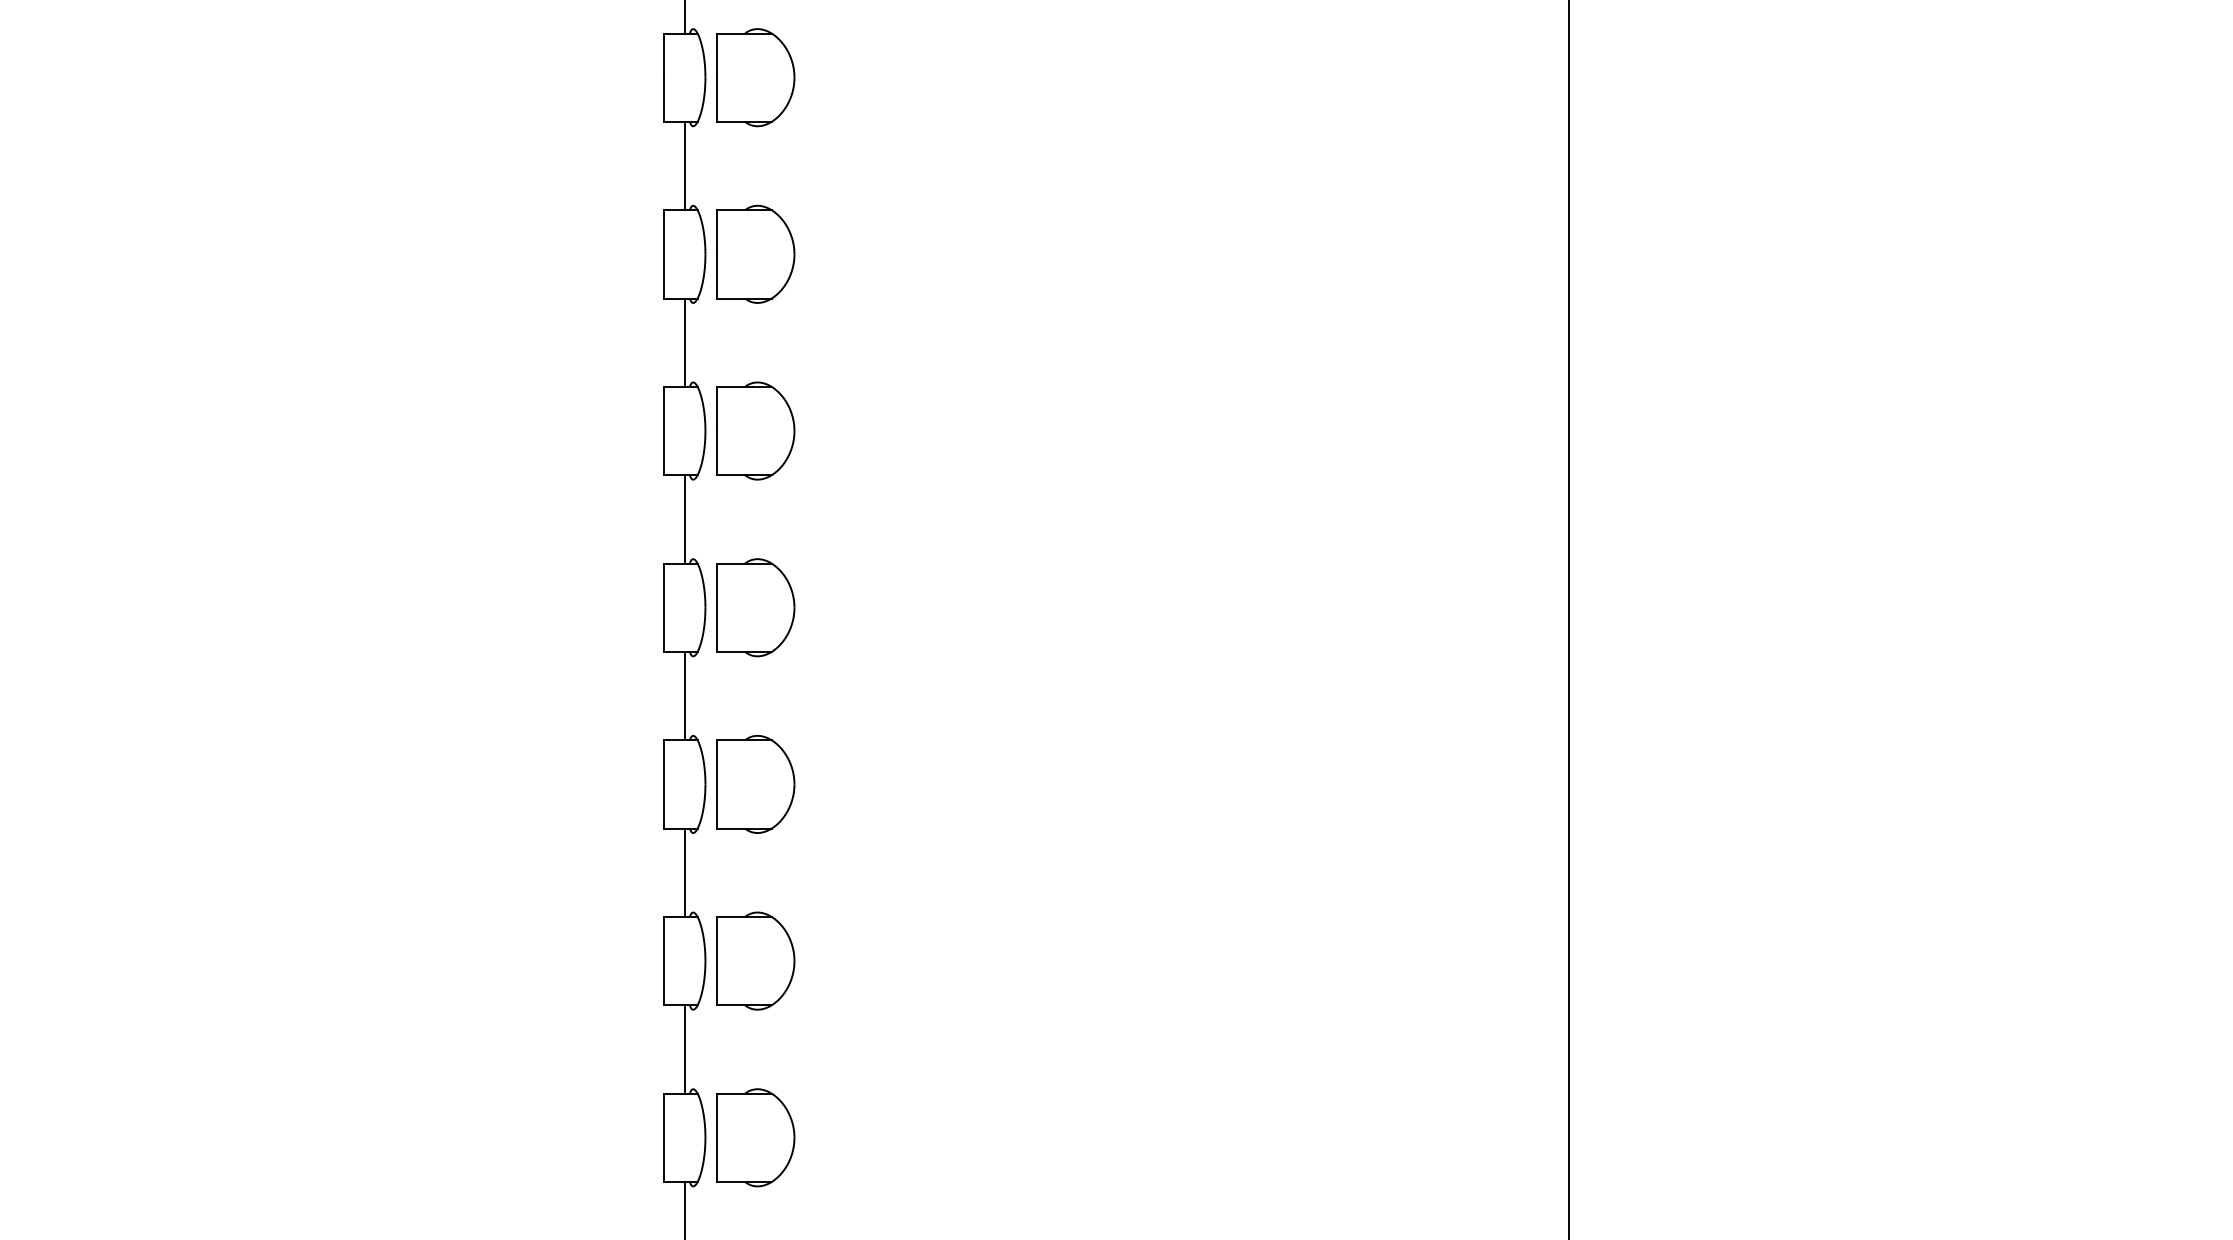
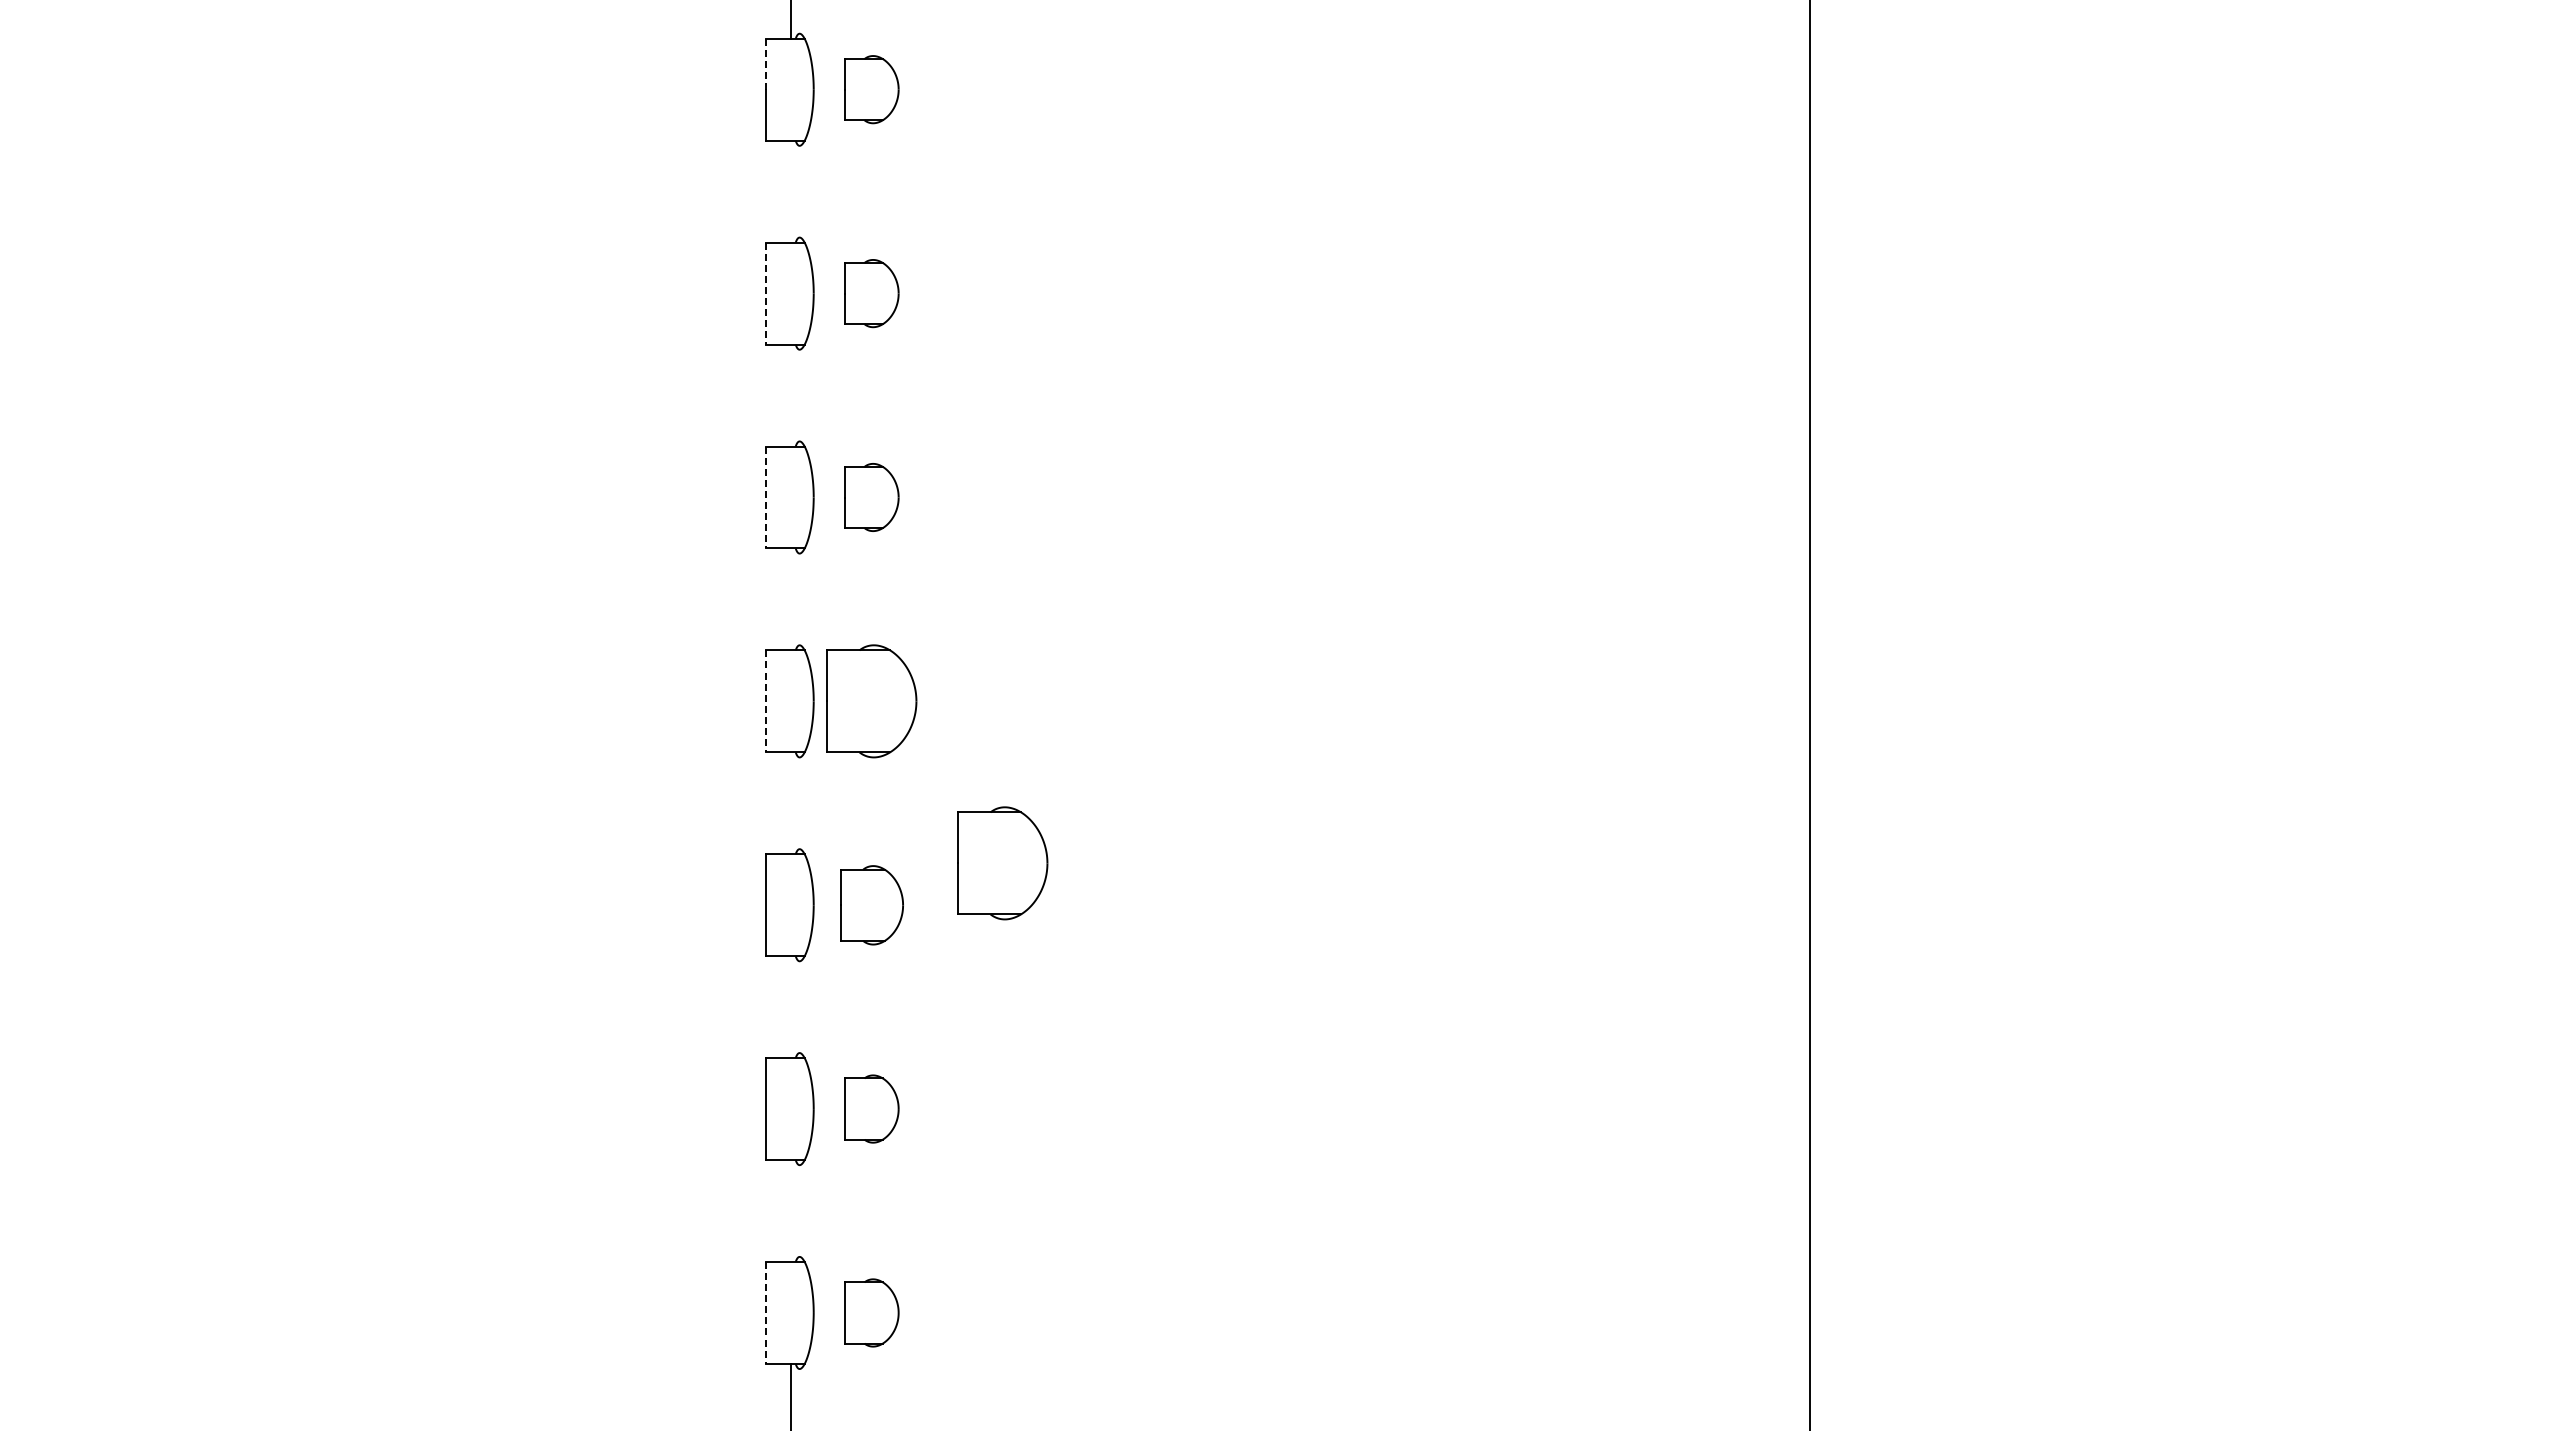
line: (664, 55) -> (766, 64), solid -> dashed
part: (755, 77) -> (871, 89), size x0.6
line: (685, 165) -> (790, 191), removed
line: (664, 254) -> (766, 293), solid -> dashed
part: (755, 254) -> (871, 293), size x0.6
line: (685, 342) -> (790, 395), removed
line: (664, 431) -> (766, 497), solid -> dashed
part: (755, 431) -> (871, 497), size x0.6
line: (685, 519) -> (790, 599), removed
line: (664, 607) -> (766, 701), solid -> dashed
line: (685, 696) -> (790, 803), removed
part: (869, 748) -> (1002, 863), added
part: (755, 784) -> (871, 905), size x0.7
line: (685, 873) -> (790, 1007), removed
part: (755, 960) -> (871, 1108), size x0.6
line: (685, 1049) -> (790, 1211), removed
line: (664, 1137) -> (766, 1312), solid -> dashed
part: (755, 1137) -> (871, 1312), size x0.6

